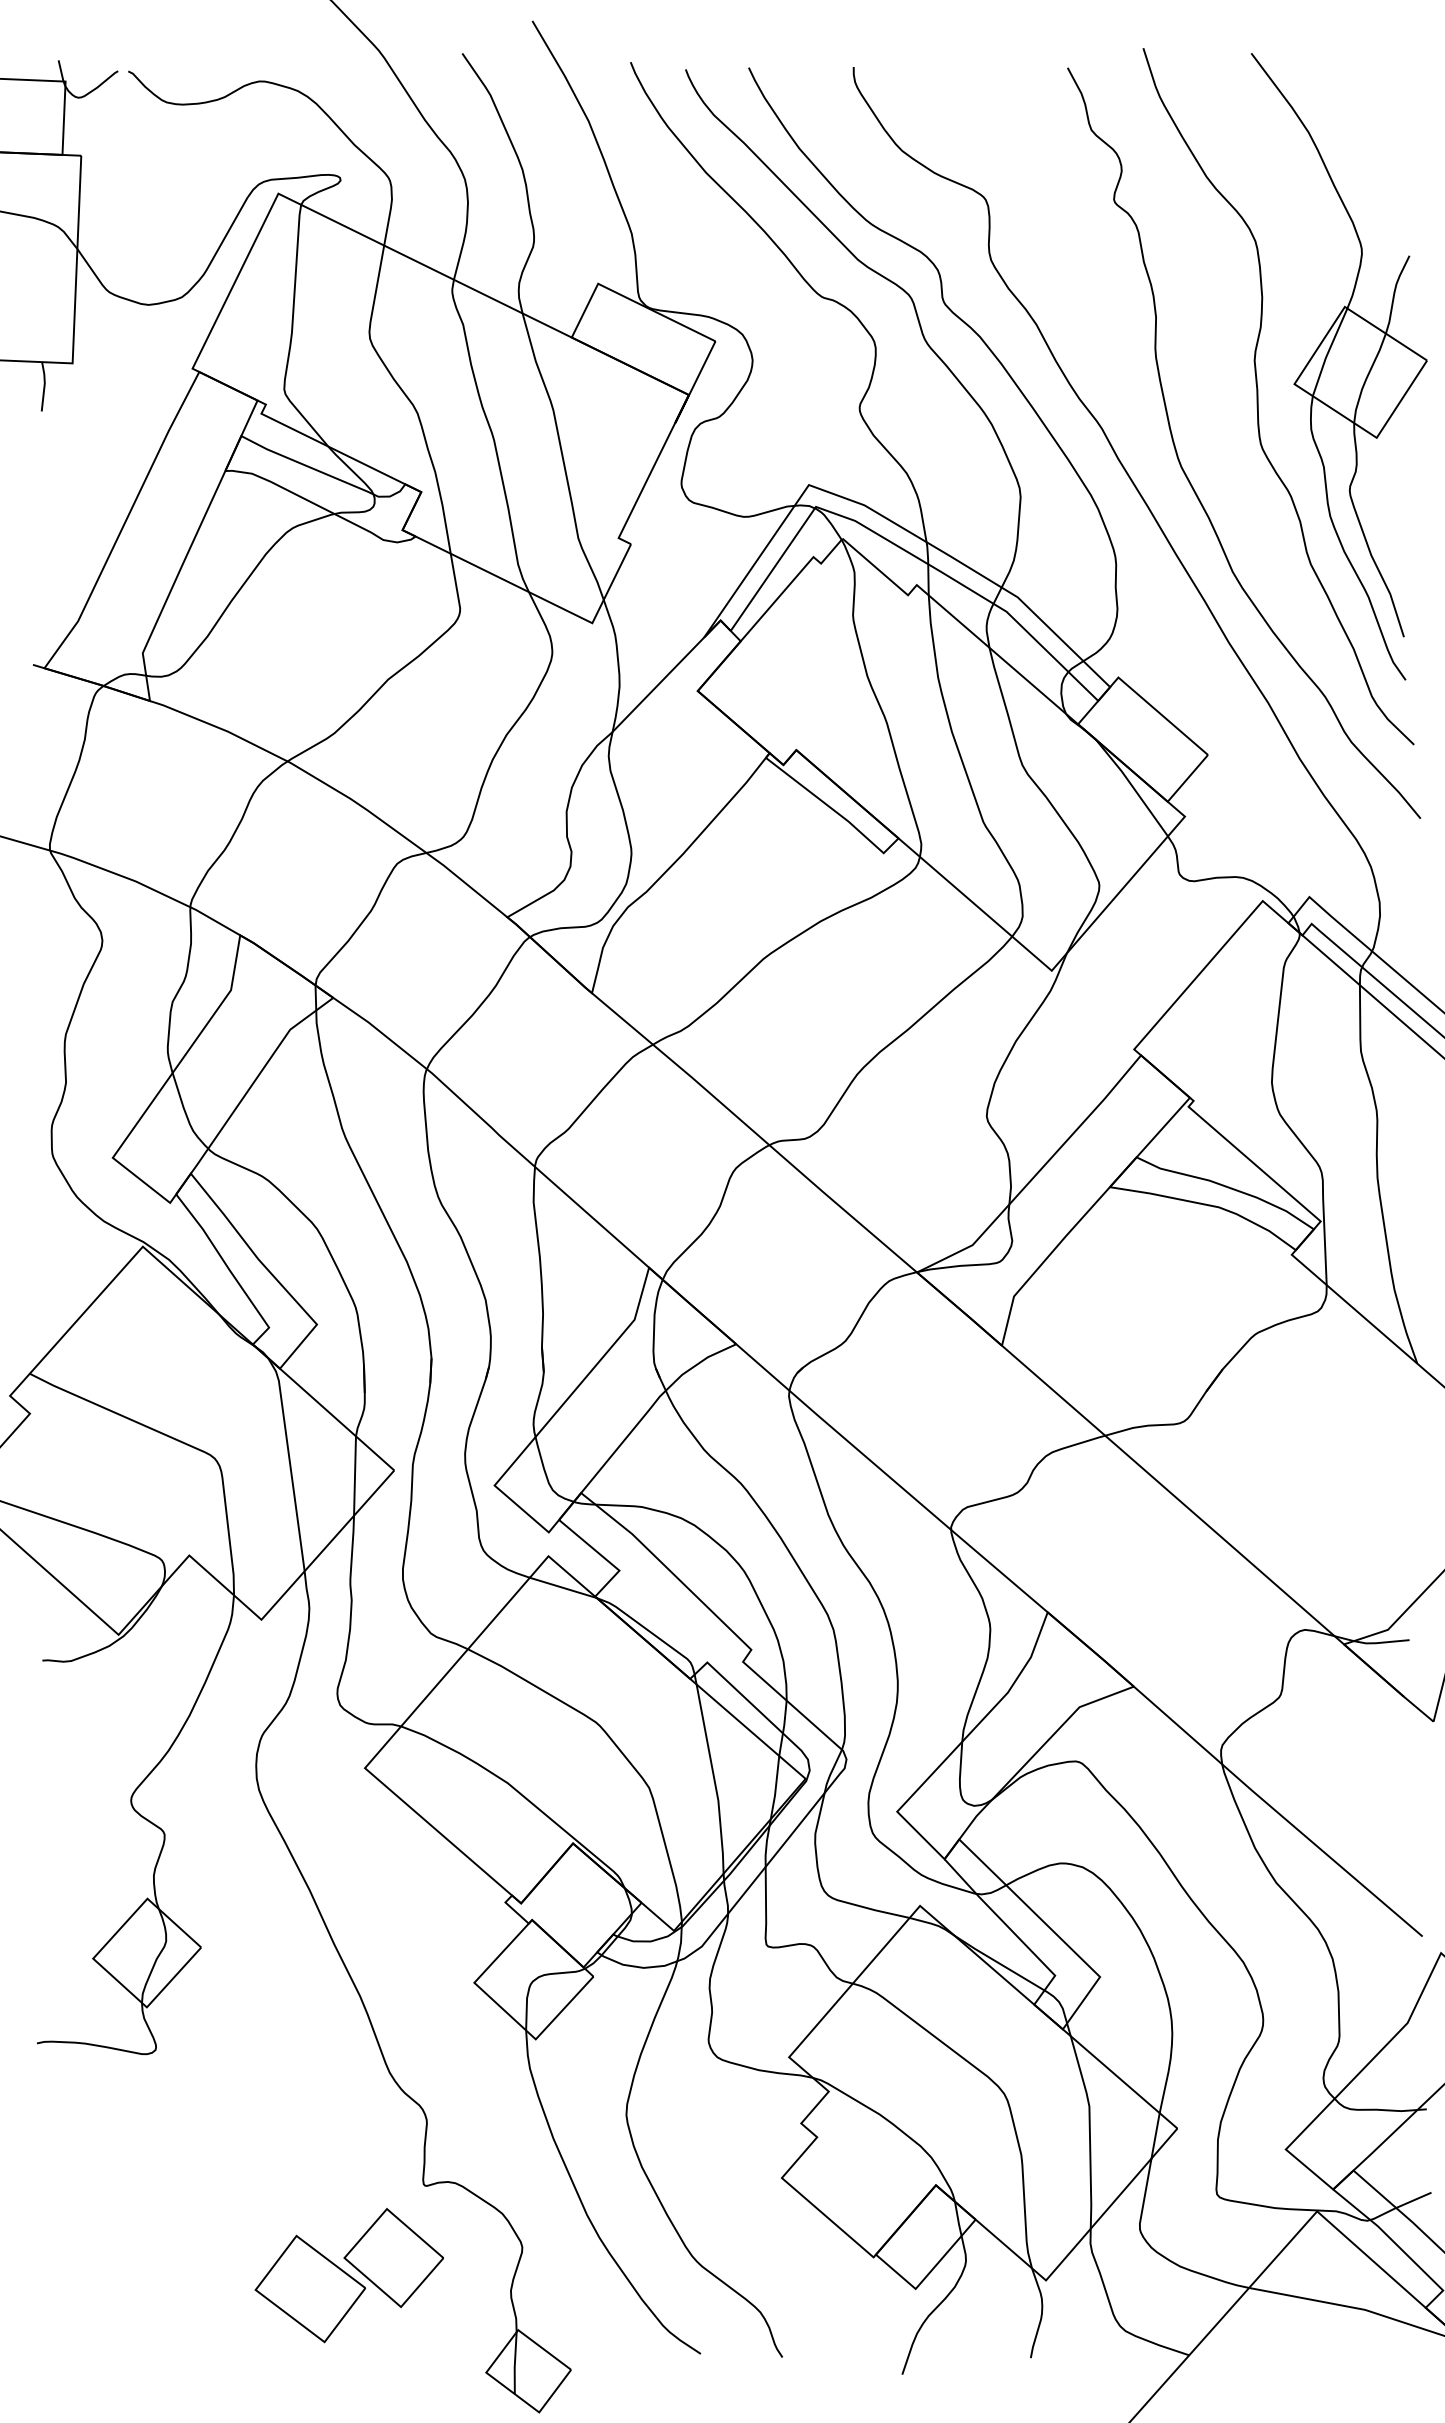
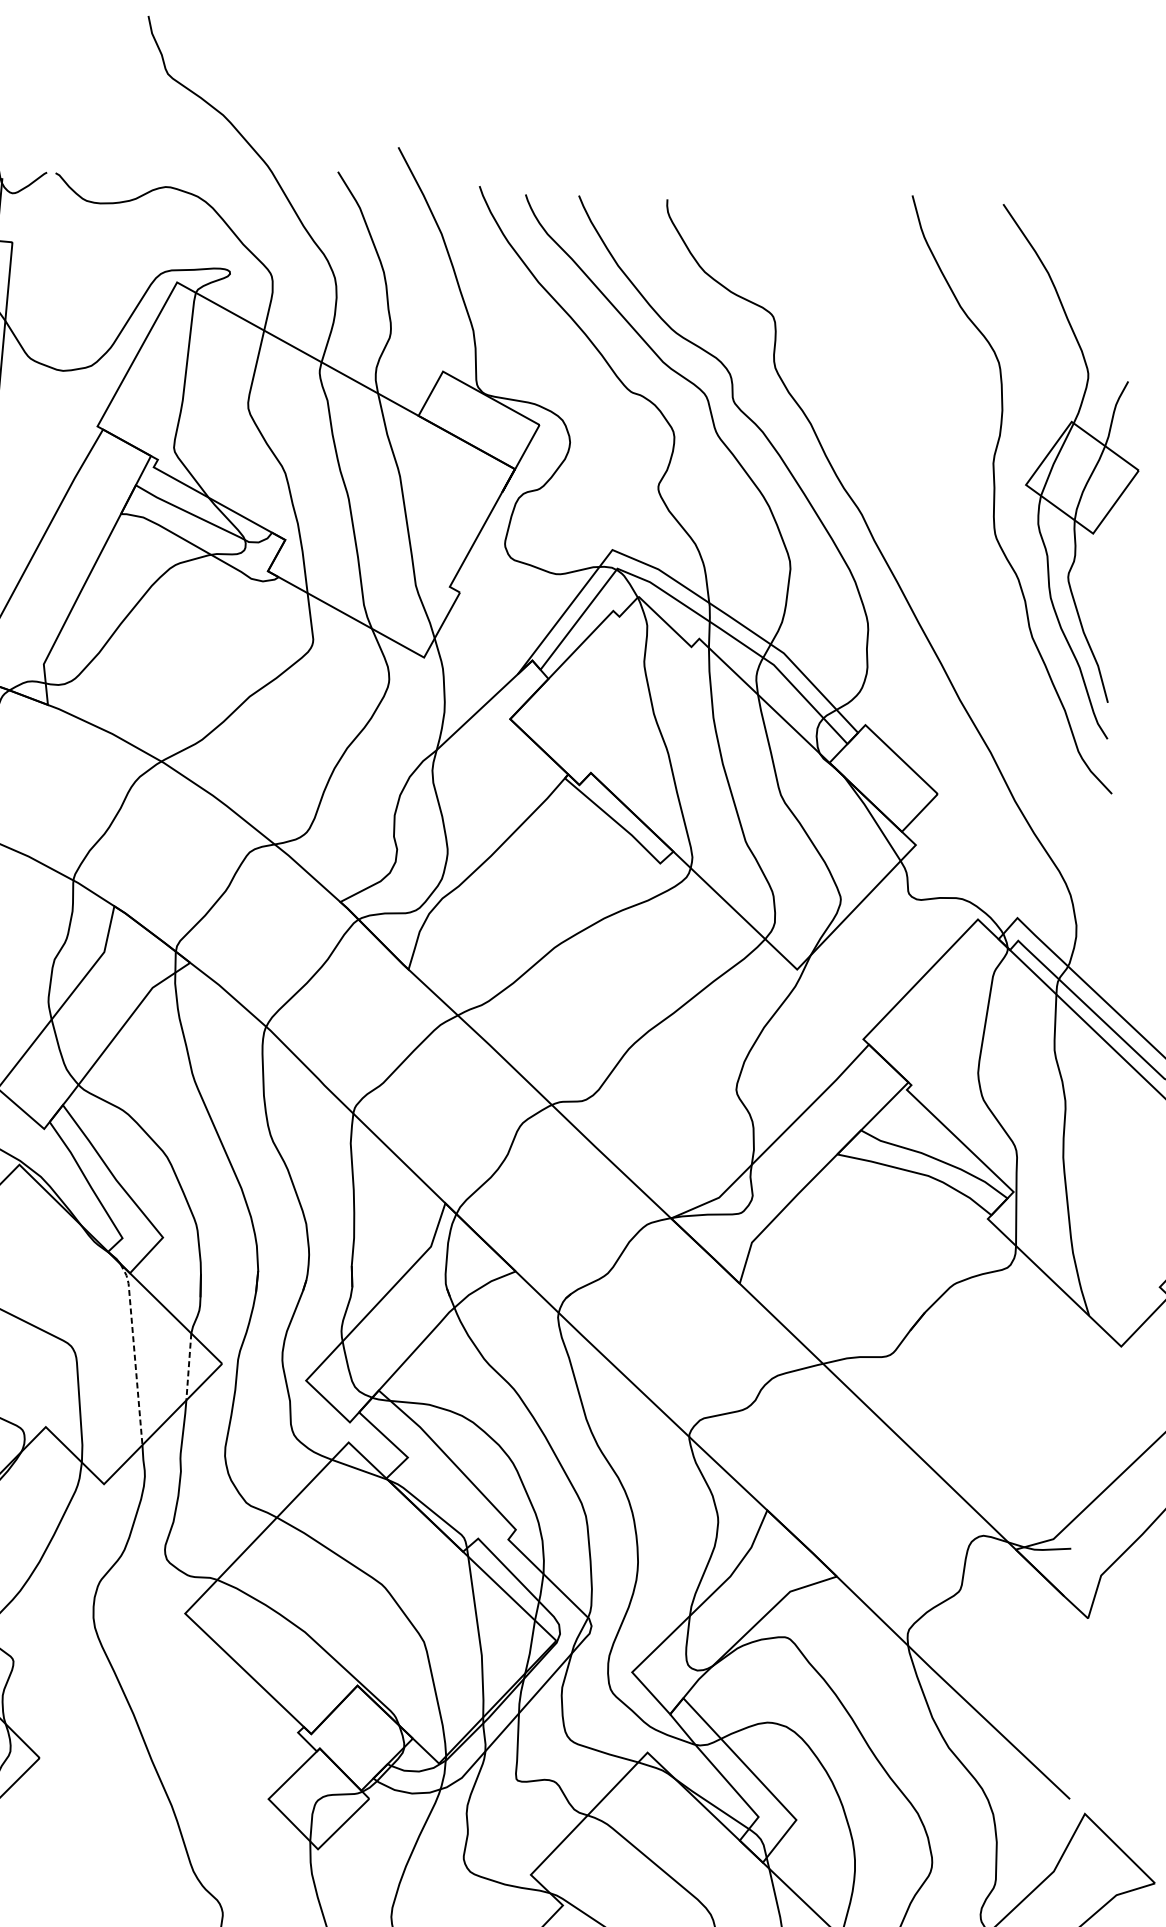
curve: (1188, 477) -> (932, 559), removed
line: (289, 1462) -> (134, 1352), solid -> dashed
line: (355, 1476) -> (189, 1367), solid -> dashed

